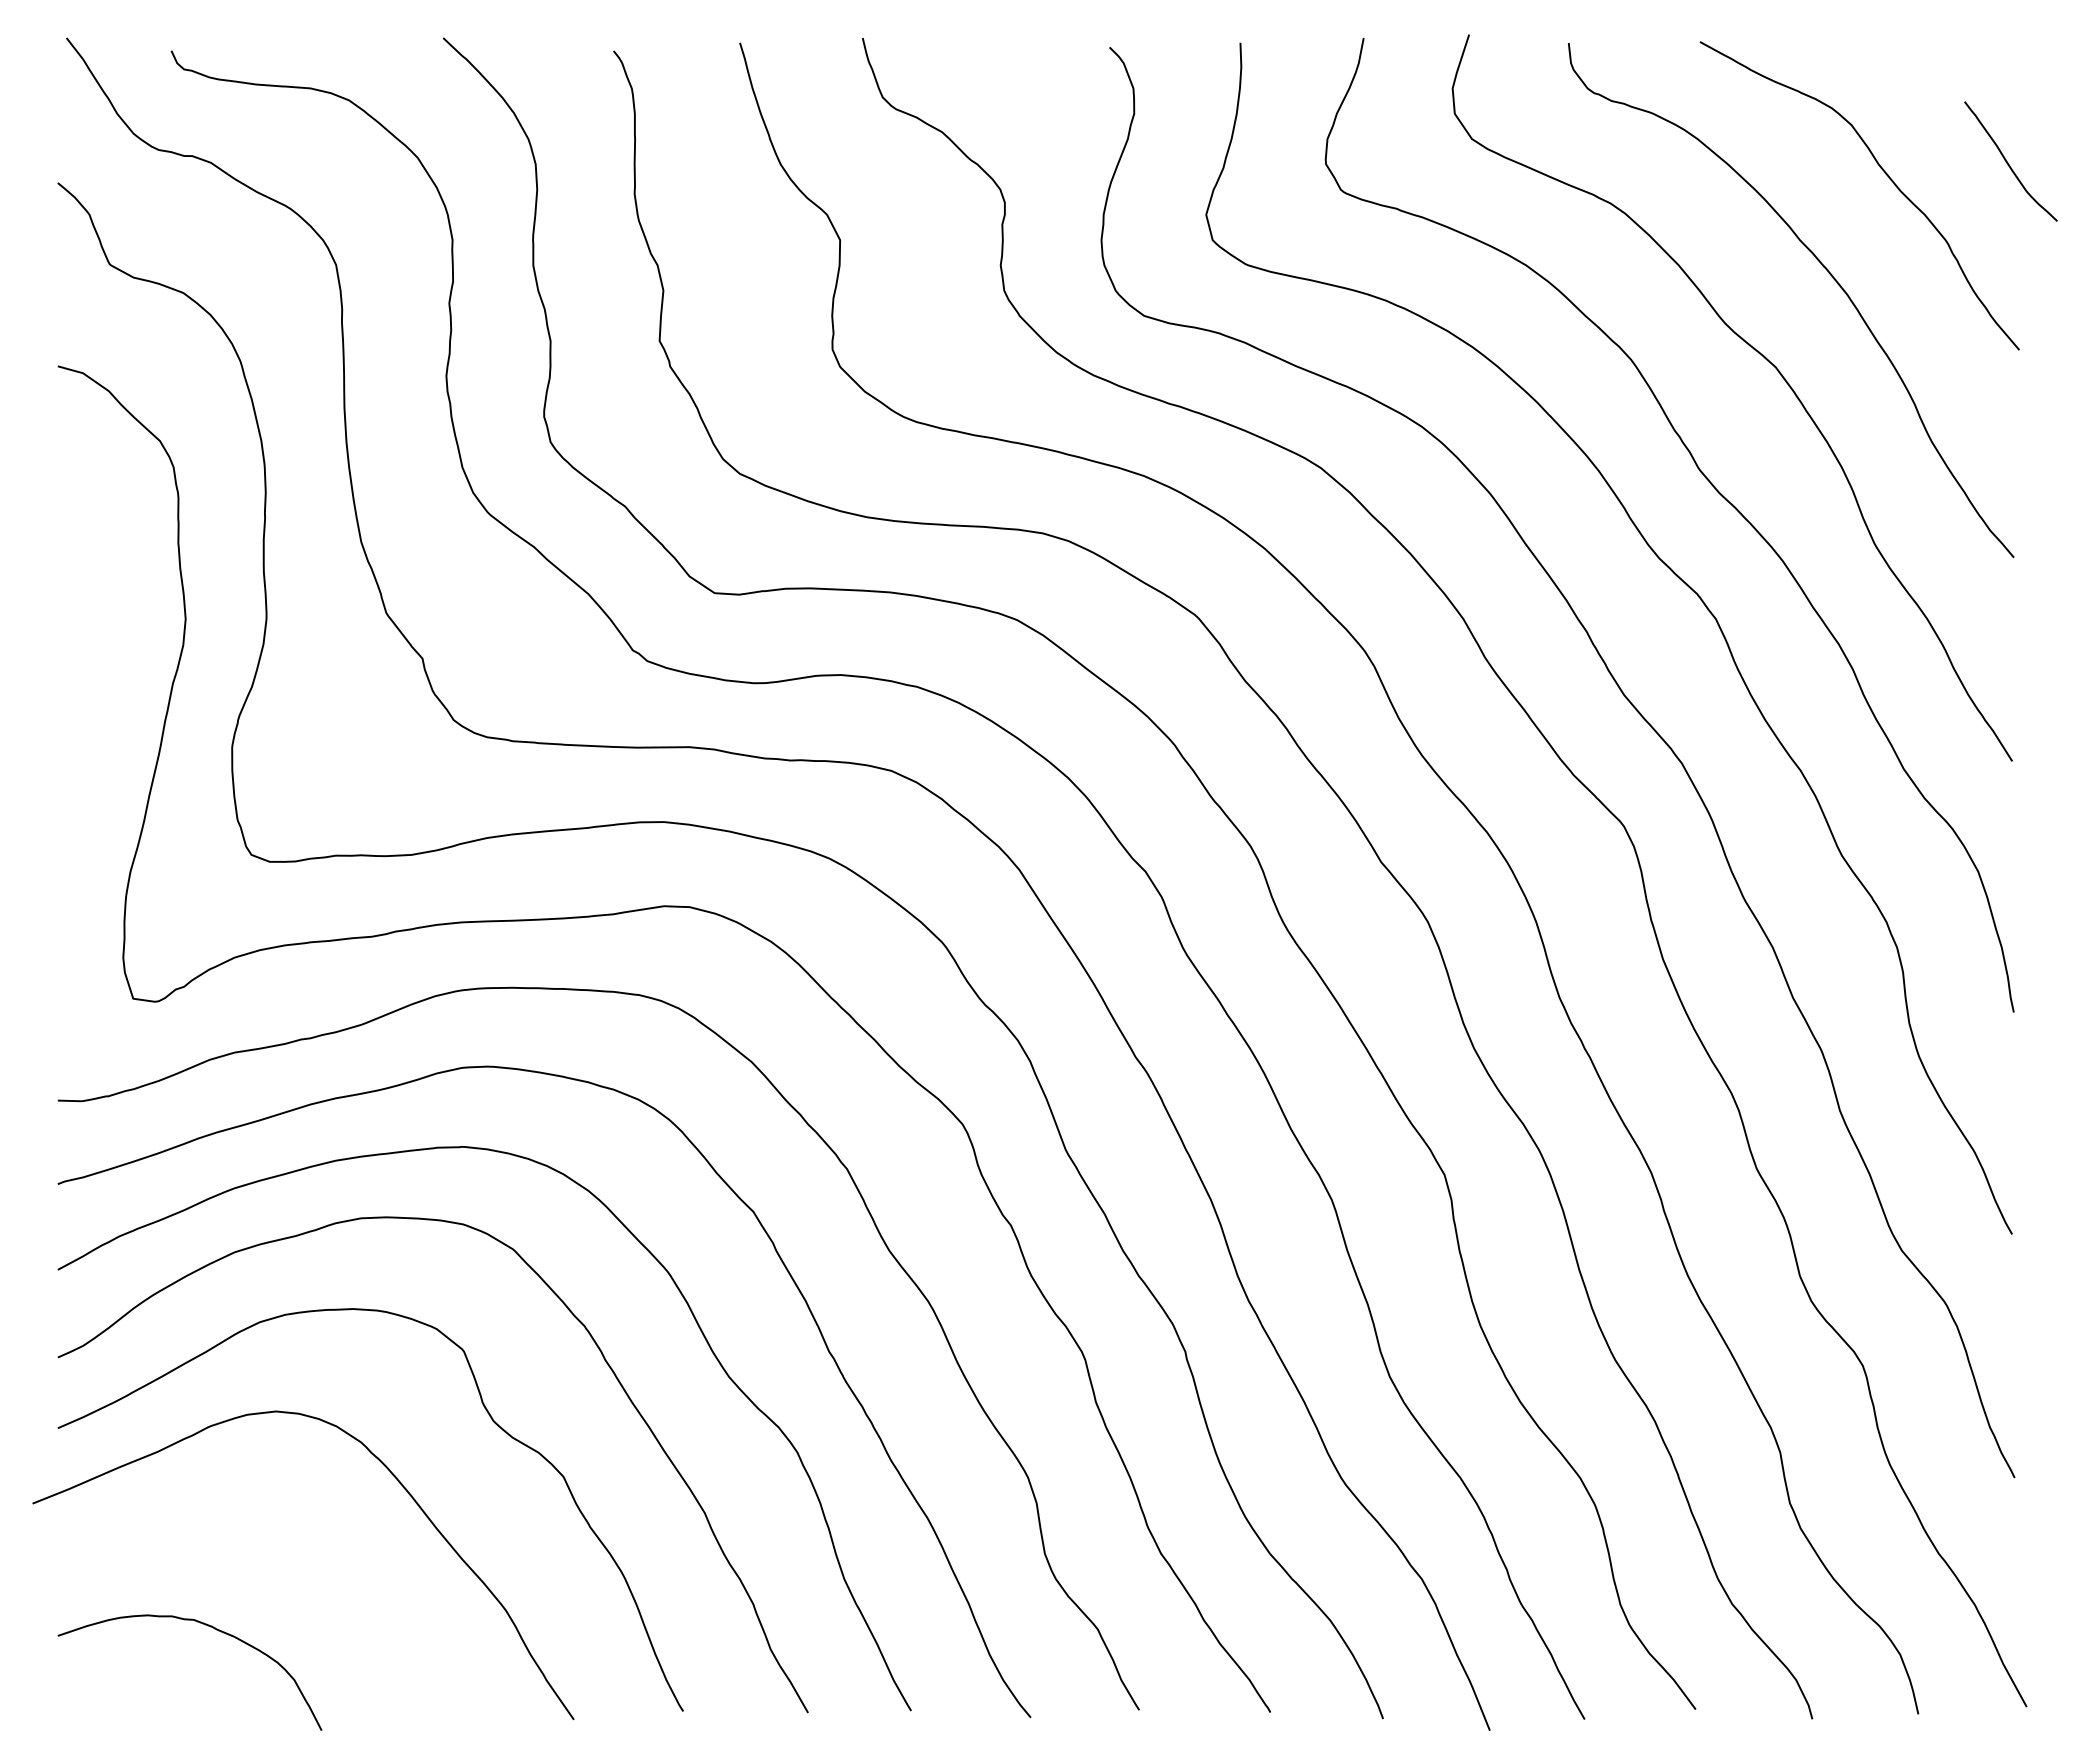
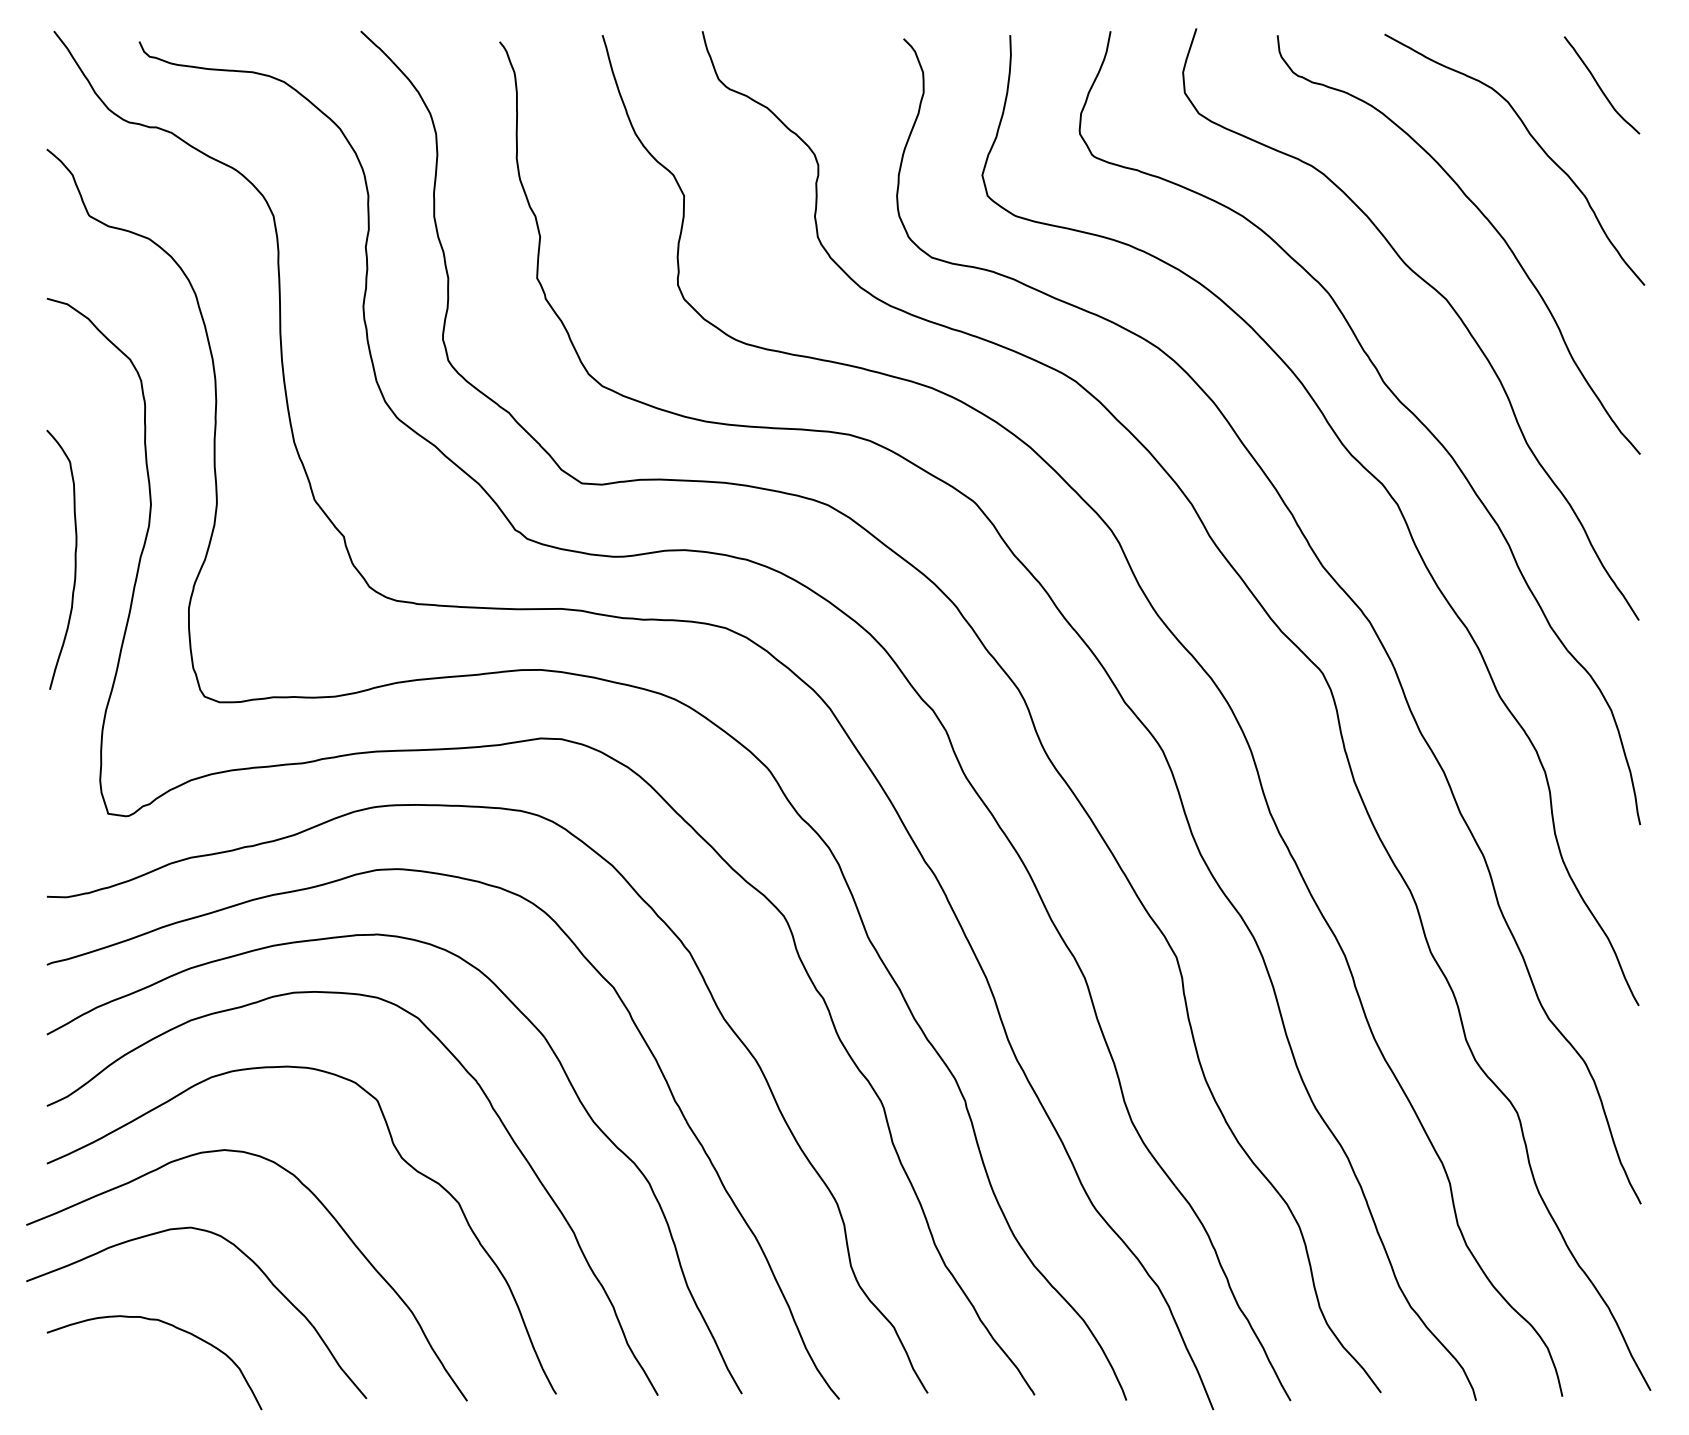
curve: (2008, 162) -> (1600, 86), moved
curve: (92, 686) -> (75, 559), added
curve: (303, 1543) -> (246, 1257), added

